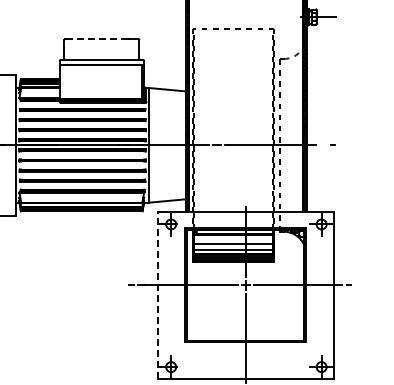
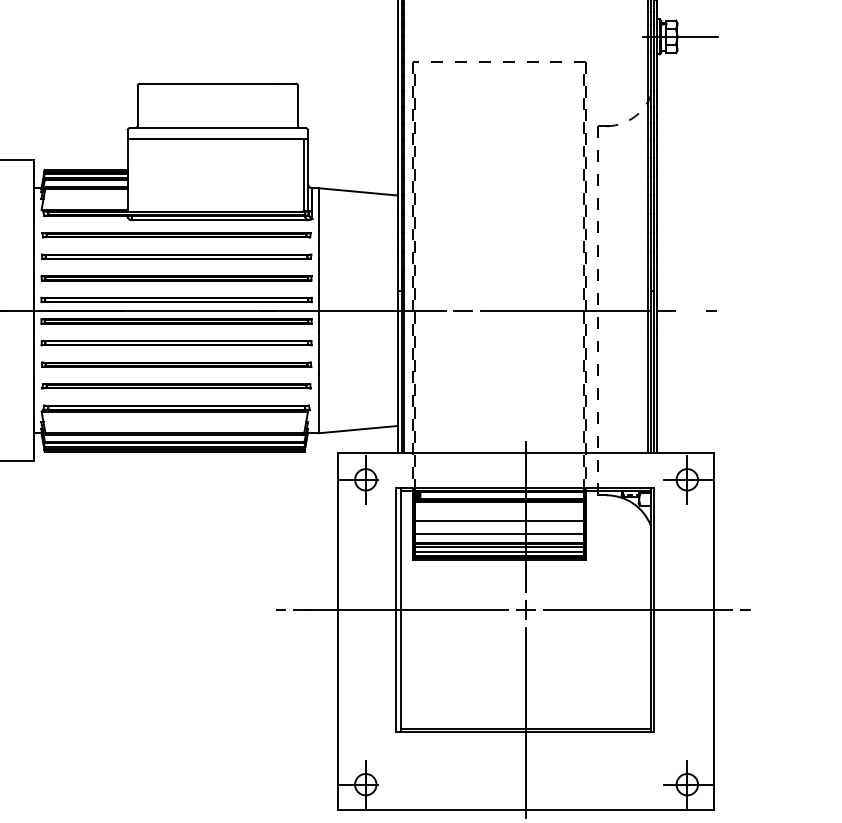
line: (97, 39) -> (208, 84), dashed -> solid
line: (158, 295) -> (338, 631), dashed -> solid

